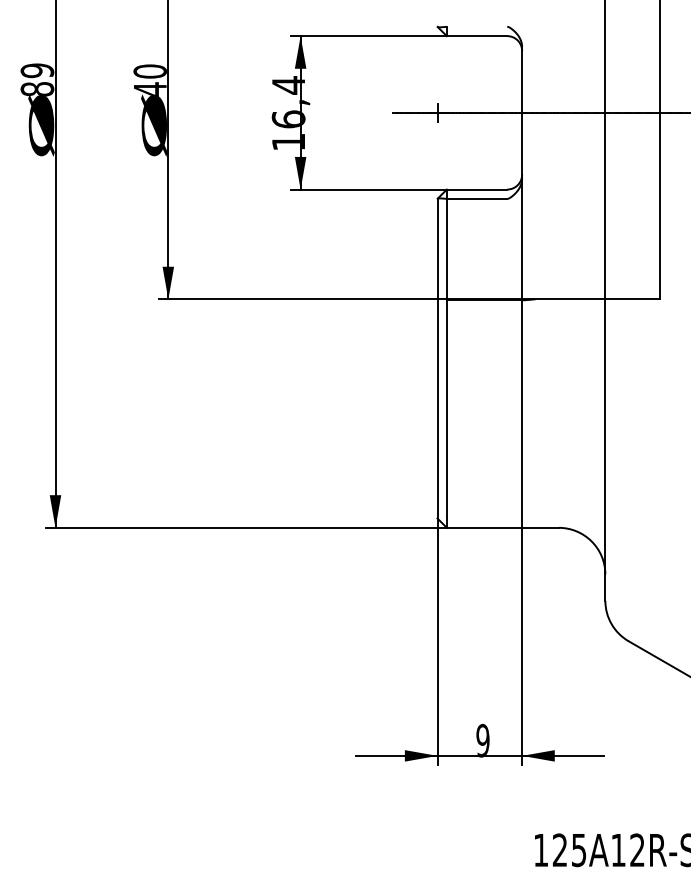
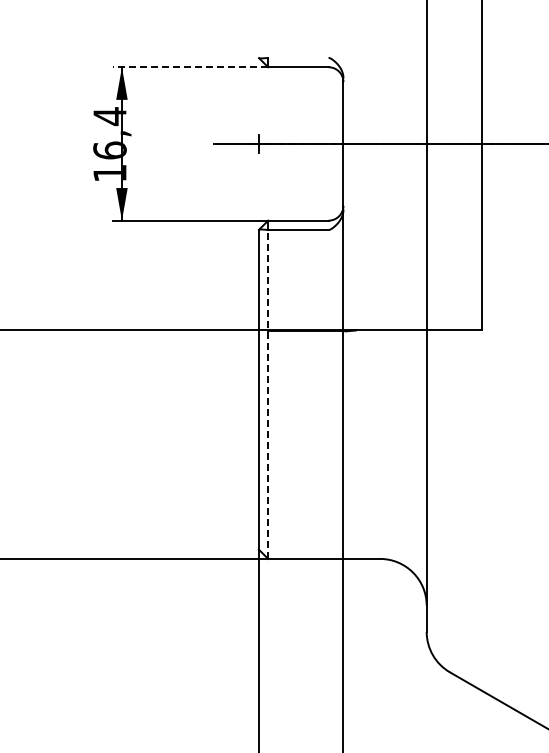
line: (369, 36) -> (190, 67), solid -> dashed
line: (446, 362) -> (267, 393), solid -> dashed

